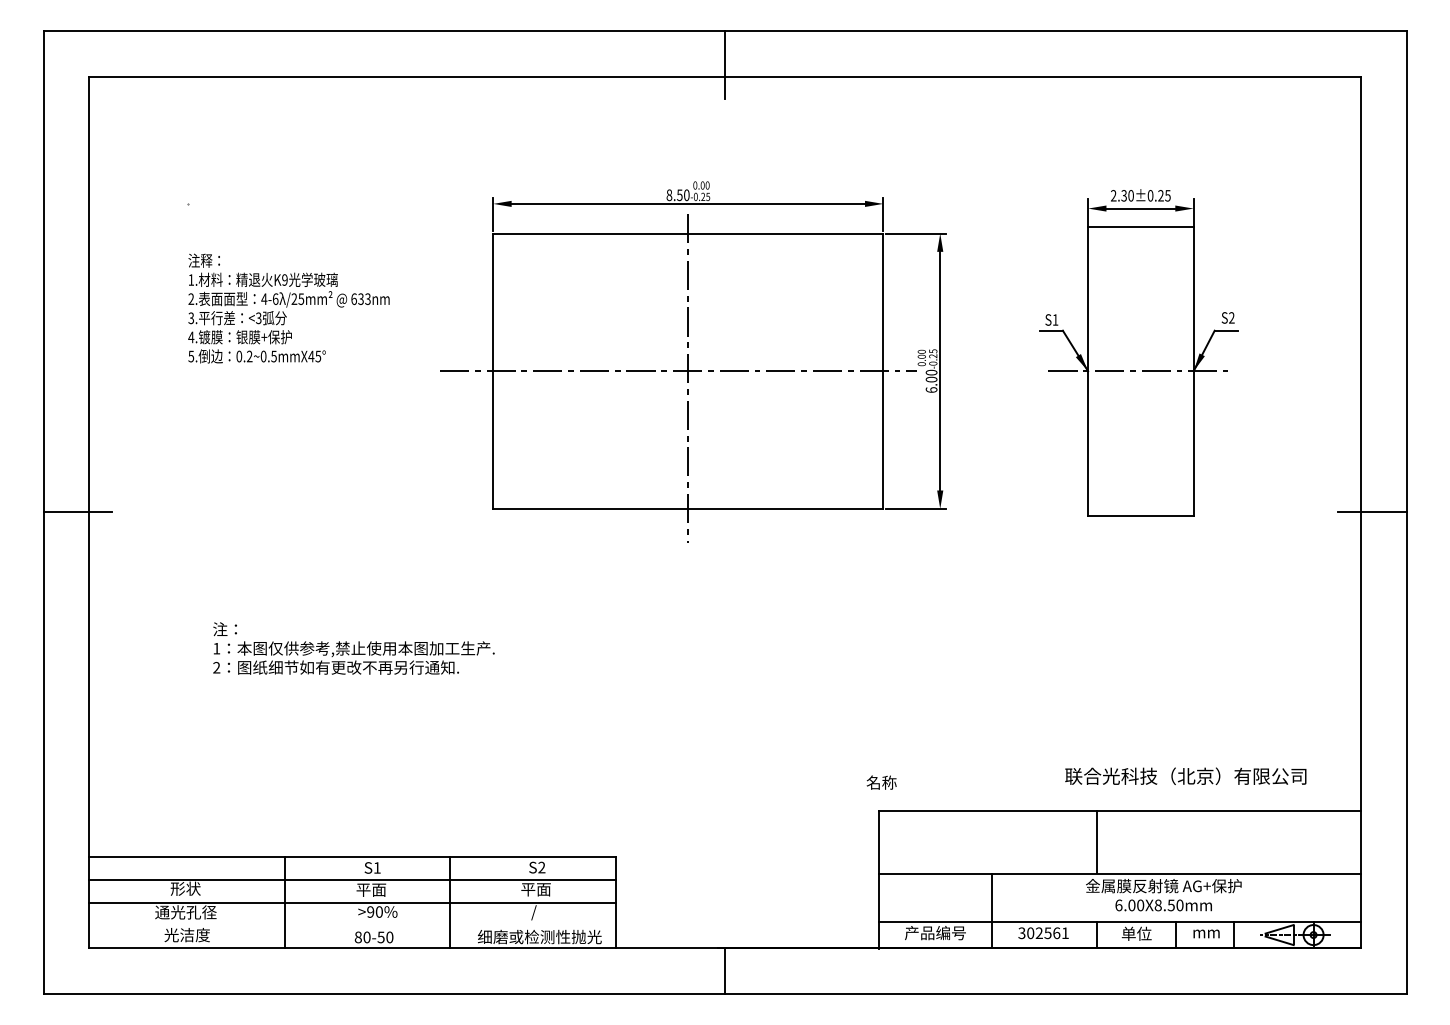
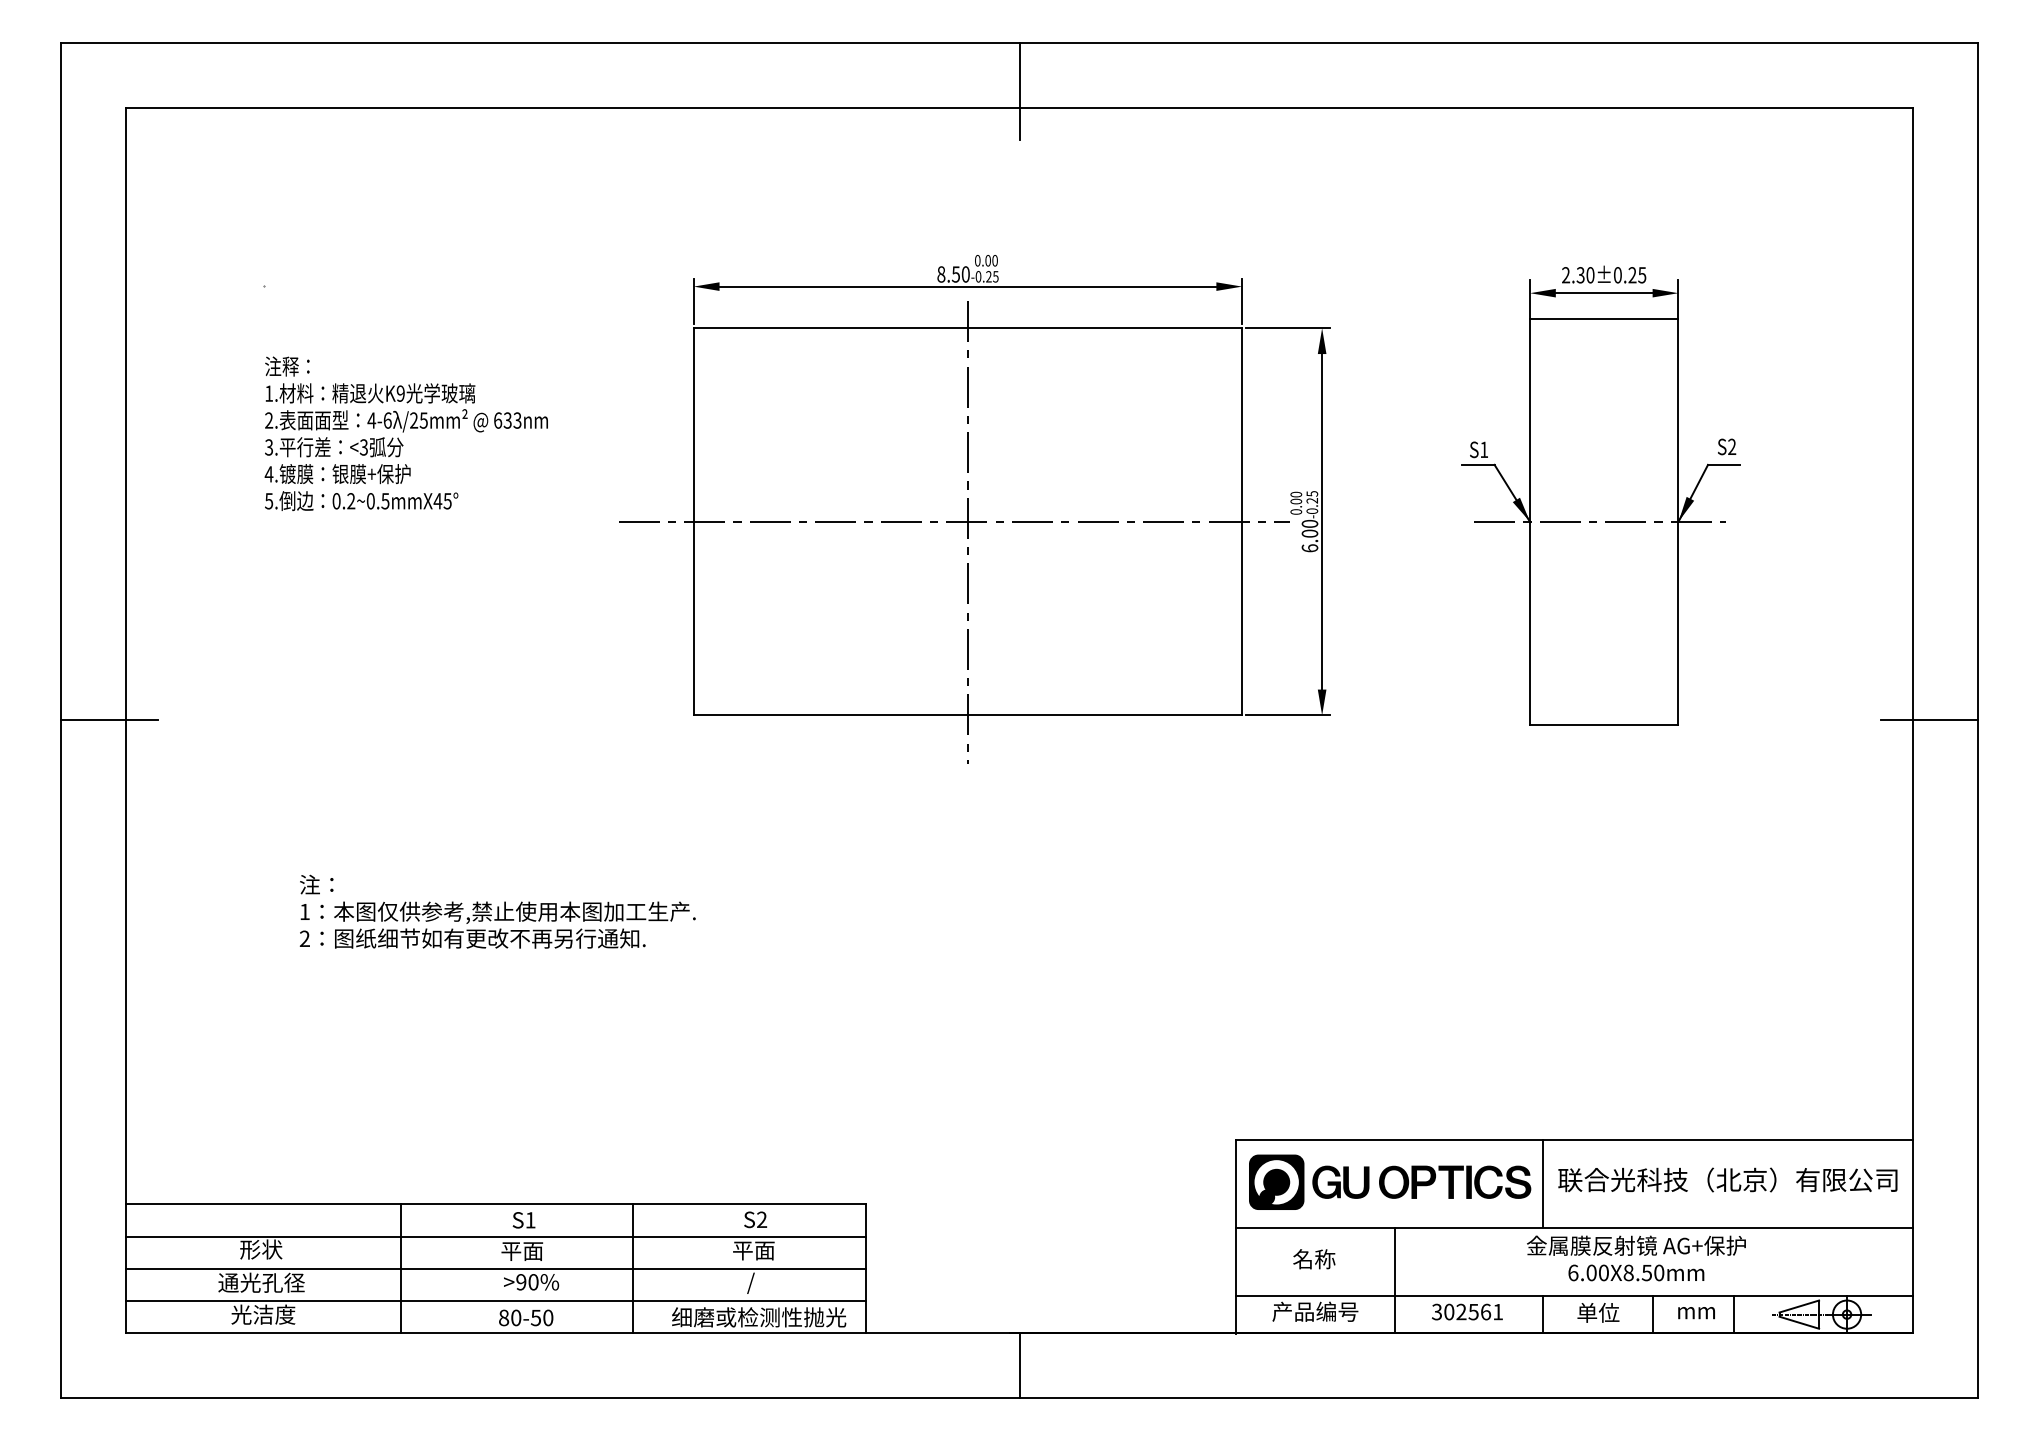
text: (1185, 775) -> (1727, 1178), moved
text: (881, 782) -> (1314, 1258), moved
part: (988, 840) -> (1389, 1181), added
line: (352, 925) -> (495, 1301), added

